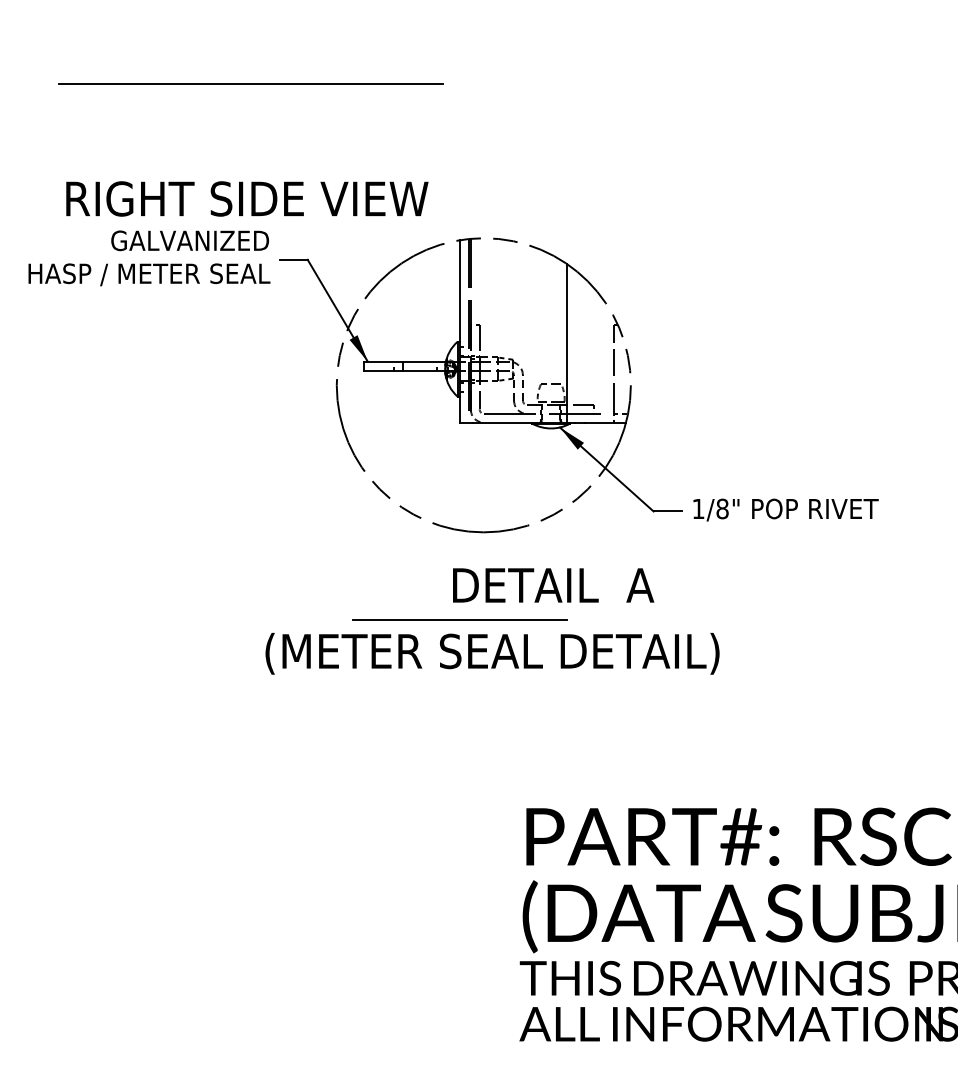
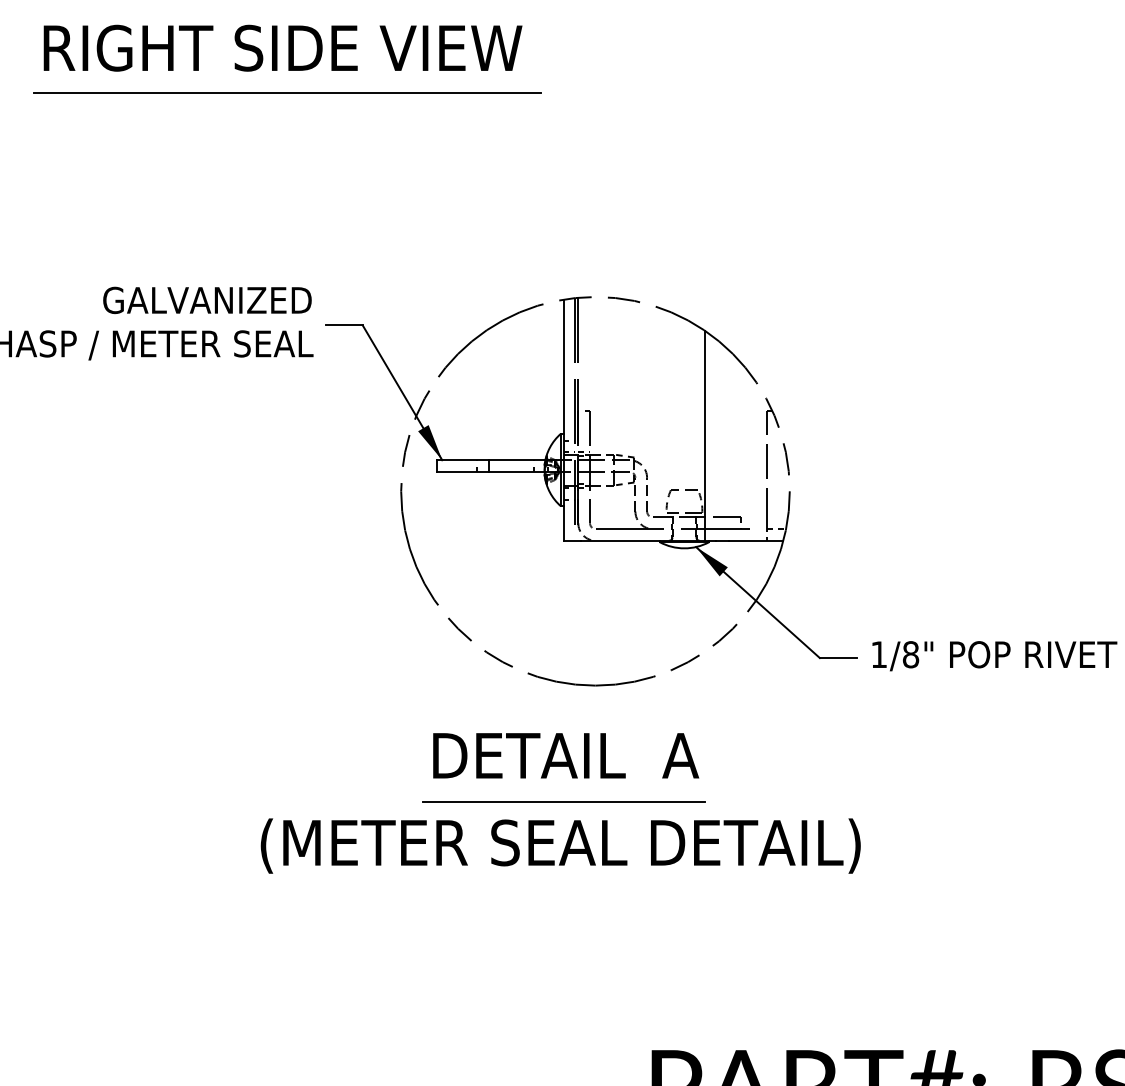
text: (247, 198) -> (283, 47), moved
text: (553, 585) -> (565, 755), moved
text: (492, 653) -> (560, 845), moved

